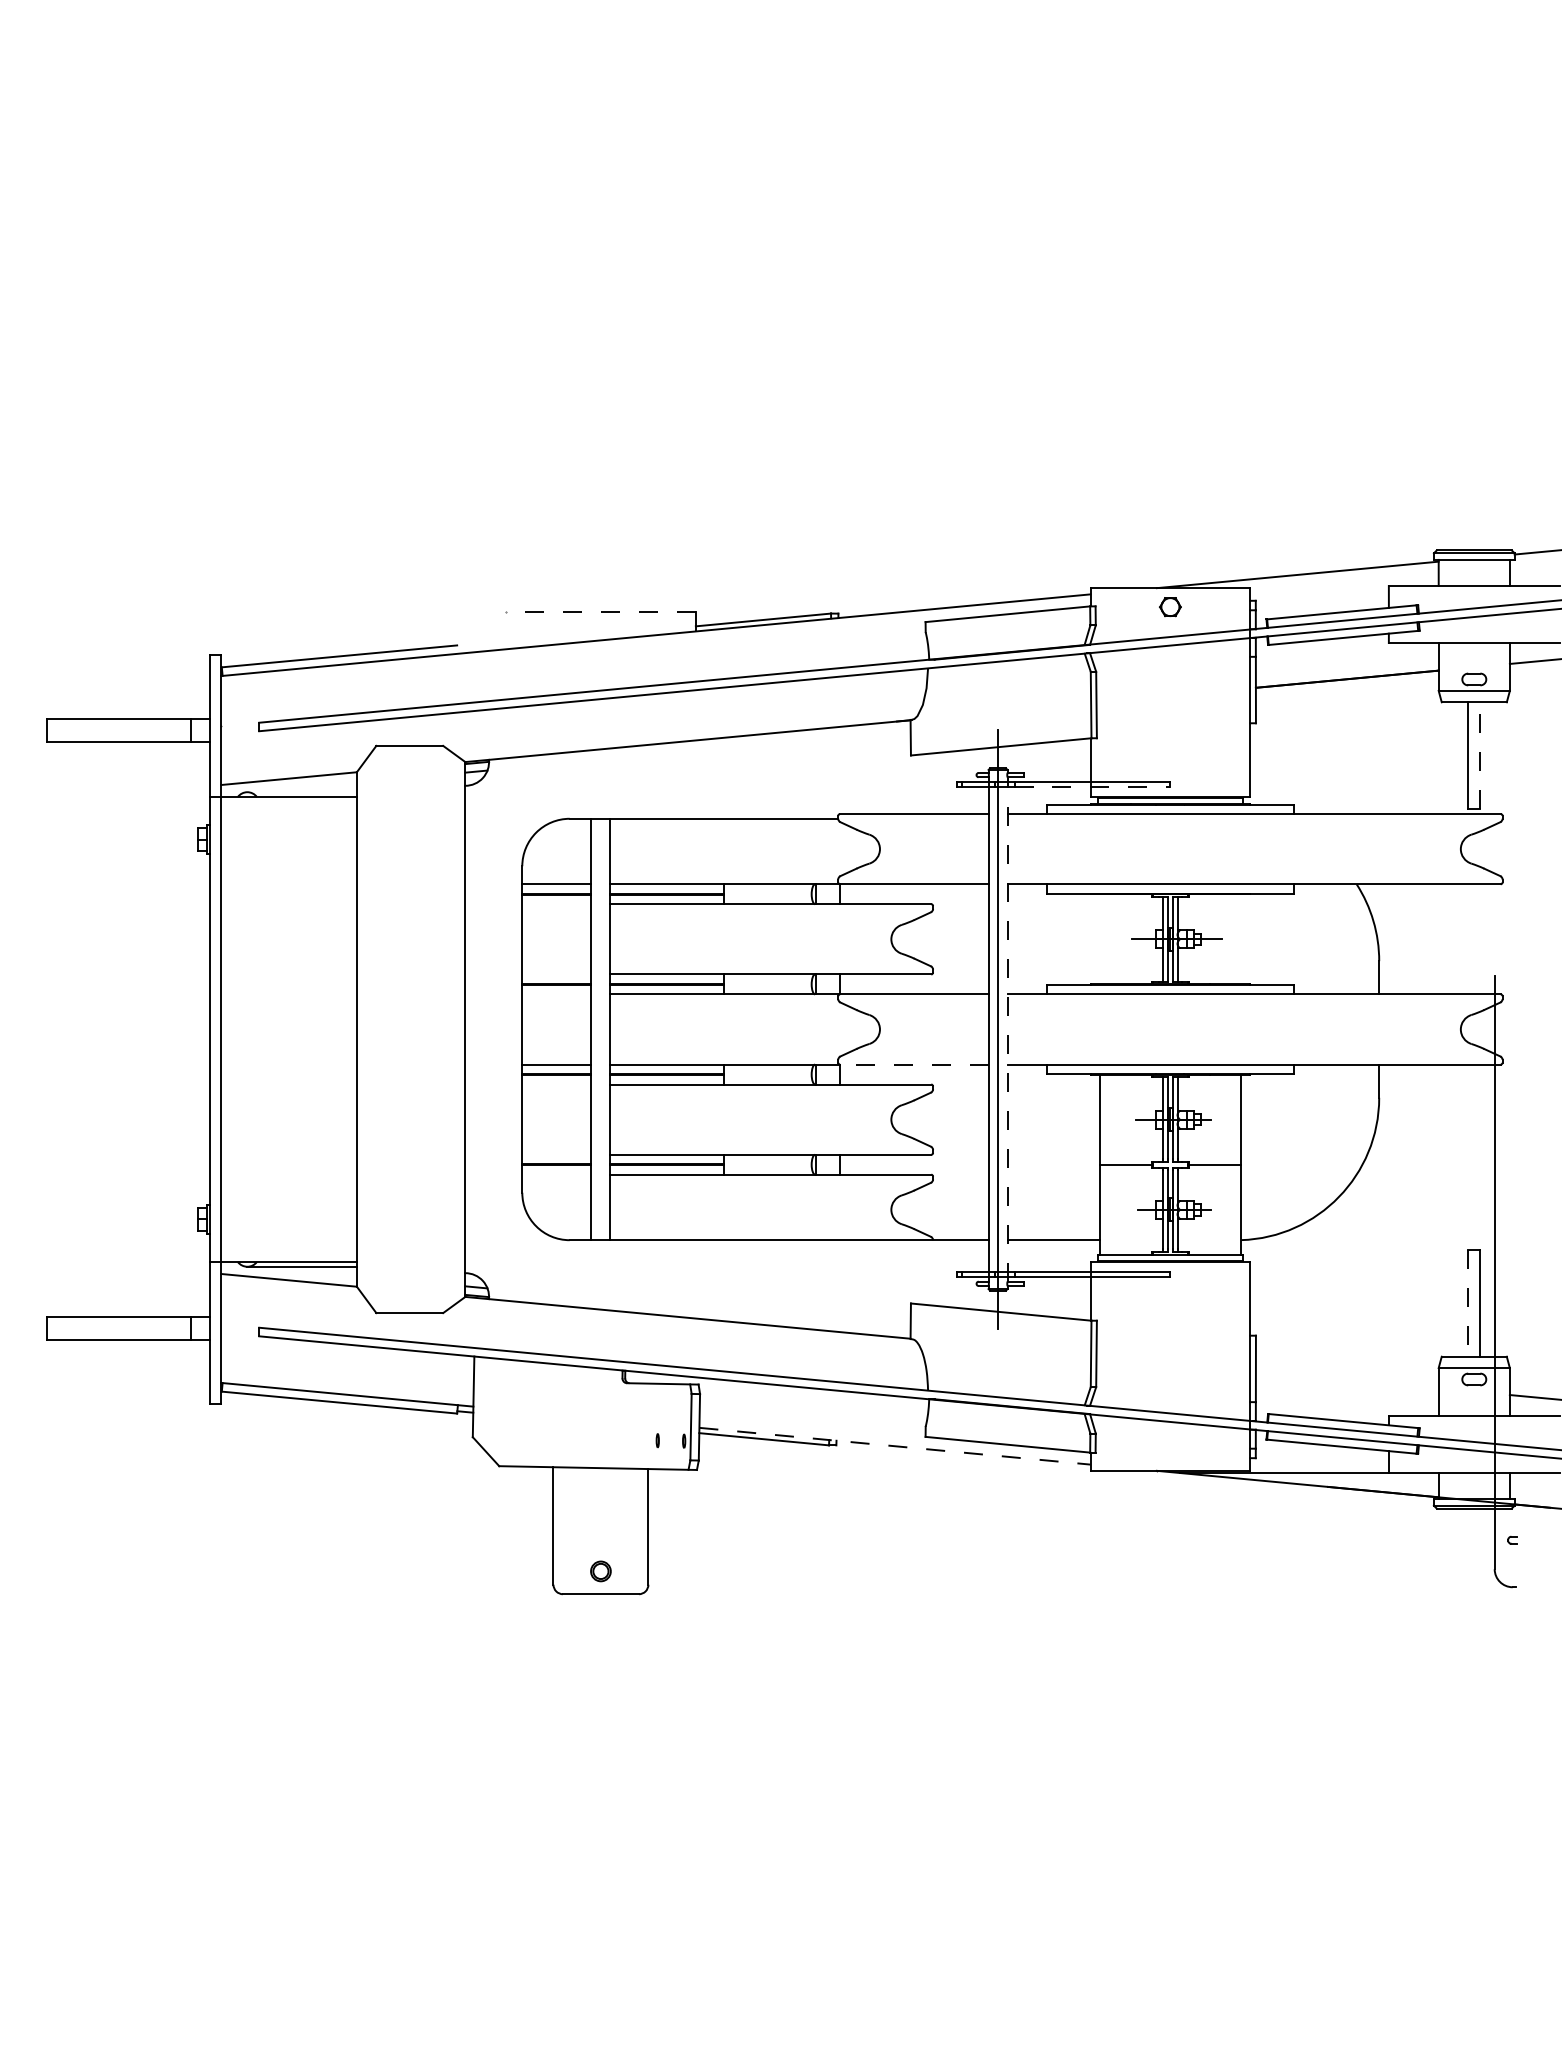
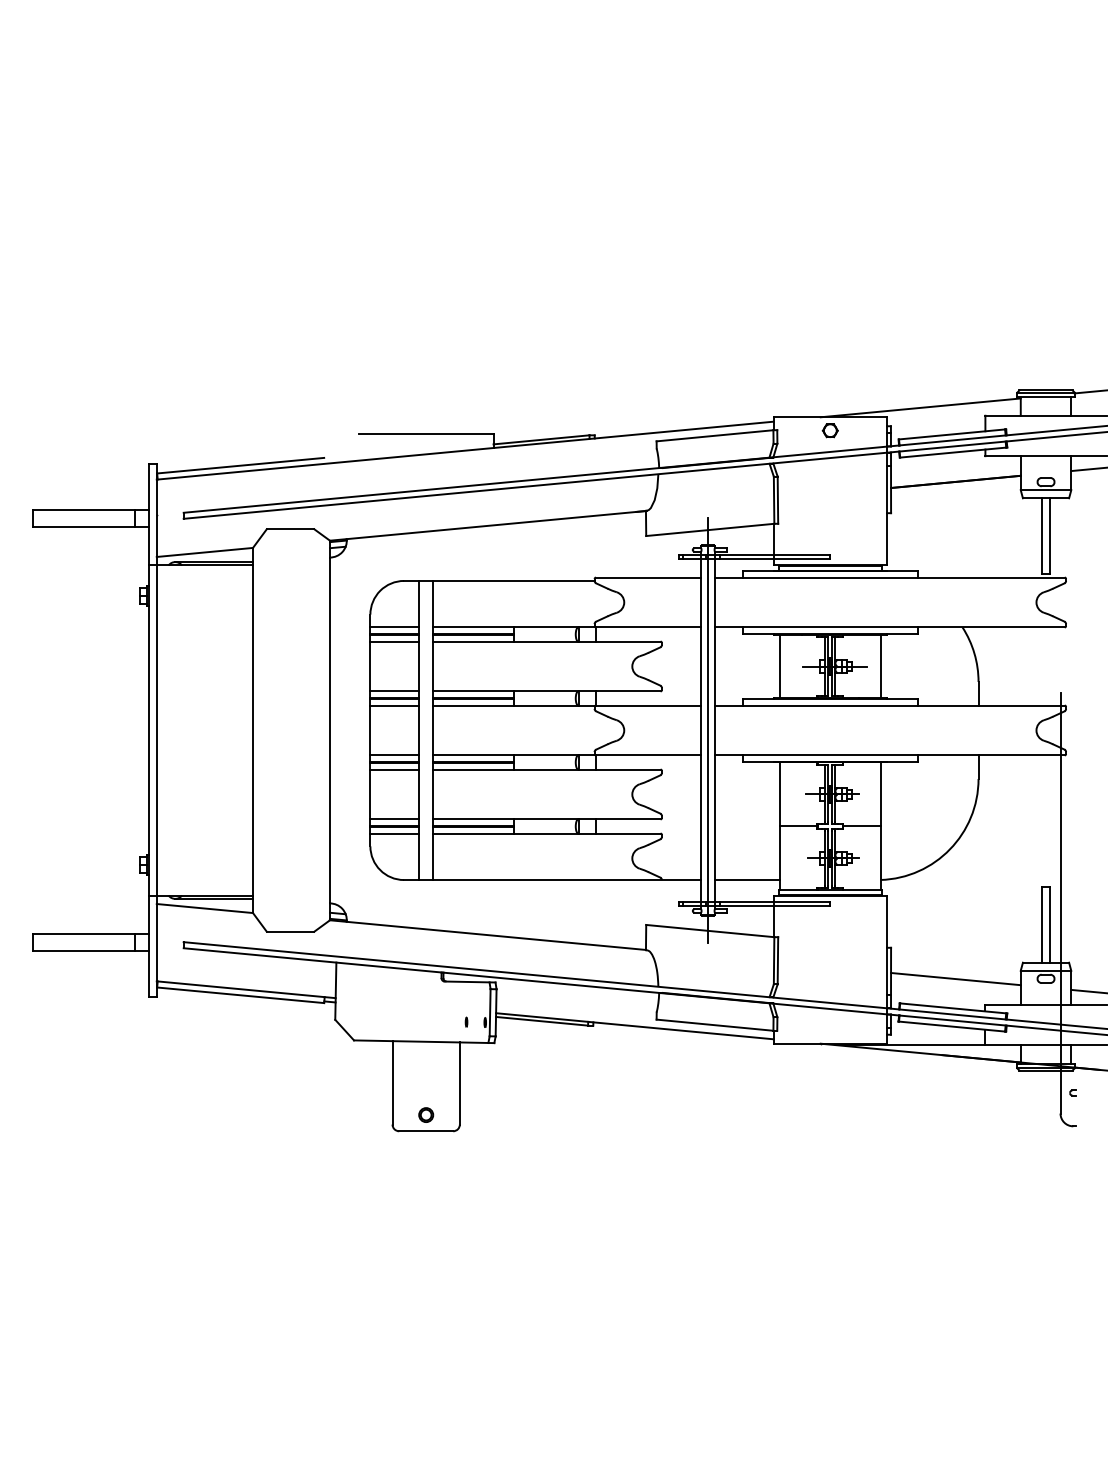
line: (600, 611) -> (425, 433), dashed -> solid
line: (1479, 755) -> (1049, 536), dashed -> solid
line: (1092, 787) -> (775, 558), dashed -> solid
line: (301, 792) -> (213, 562), added
line: (556, 904) -> (394, 641), added
line: (1099, 939) -> (780, 666), added
line: (1241, 939) -> (880, 666), added
line: (556, 974) -> (394, 691), added
line: (556, 994) -> (394, 705), added
line: (1007, 1029) -> (714, 730), dashed -> solid
line: (913, 1064) -> (648, 755), dashed -> solid
line: (556, 1084) -> (394, 769), added
line: (556, 1154) -> (394, 819), added
line: (556, 1174) -> (394, 833), added
line: (1468, 1303) -> (1041, 924), dashed -> solid
line: (1346, 1379) -> (955, 978), added
line: (895, 1446) -> (635, 1026), dashed -> solid

